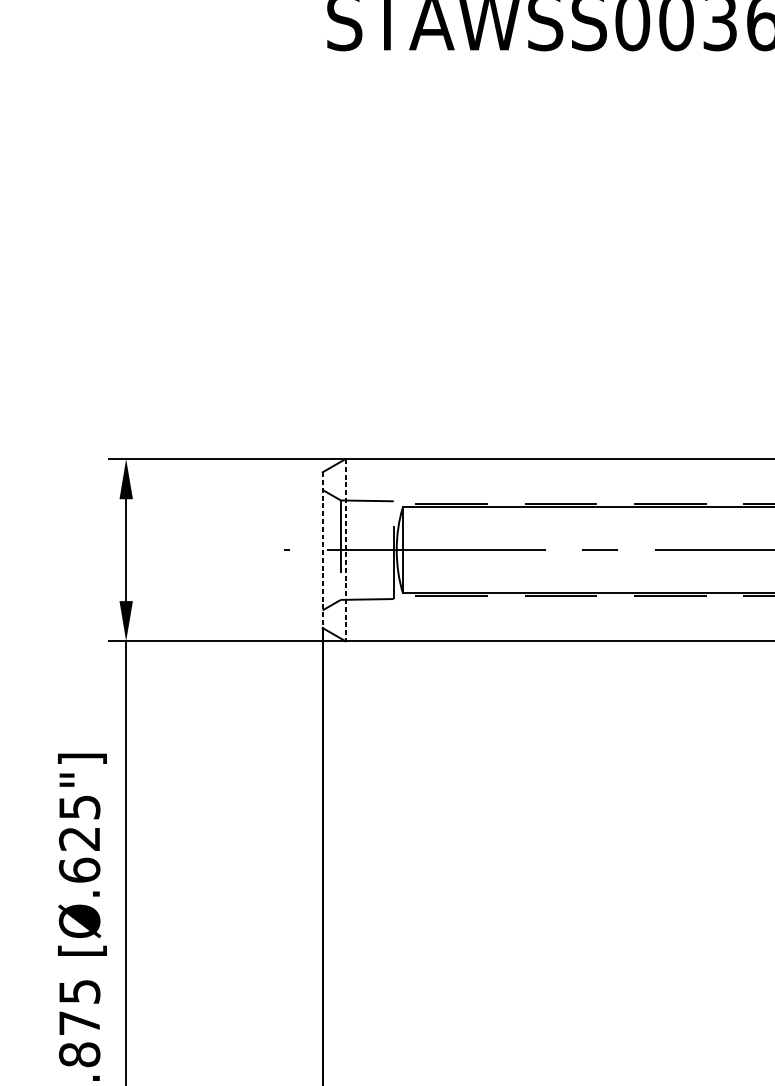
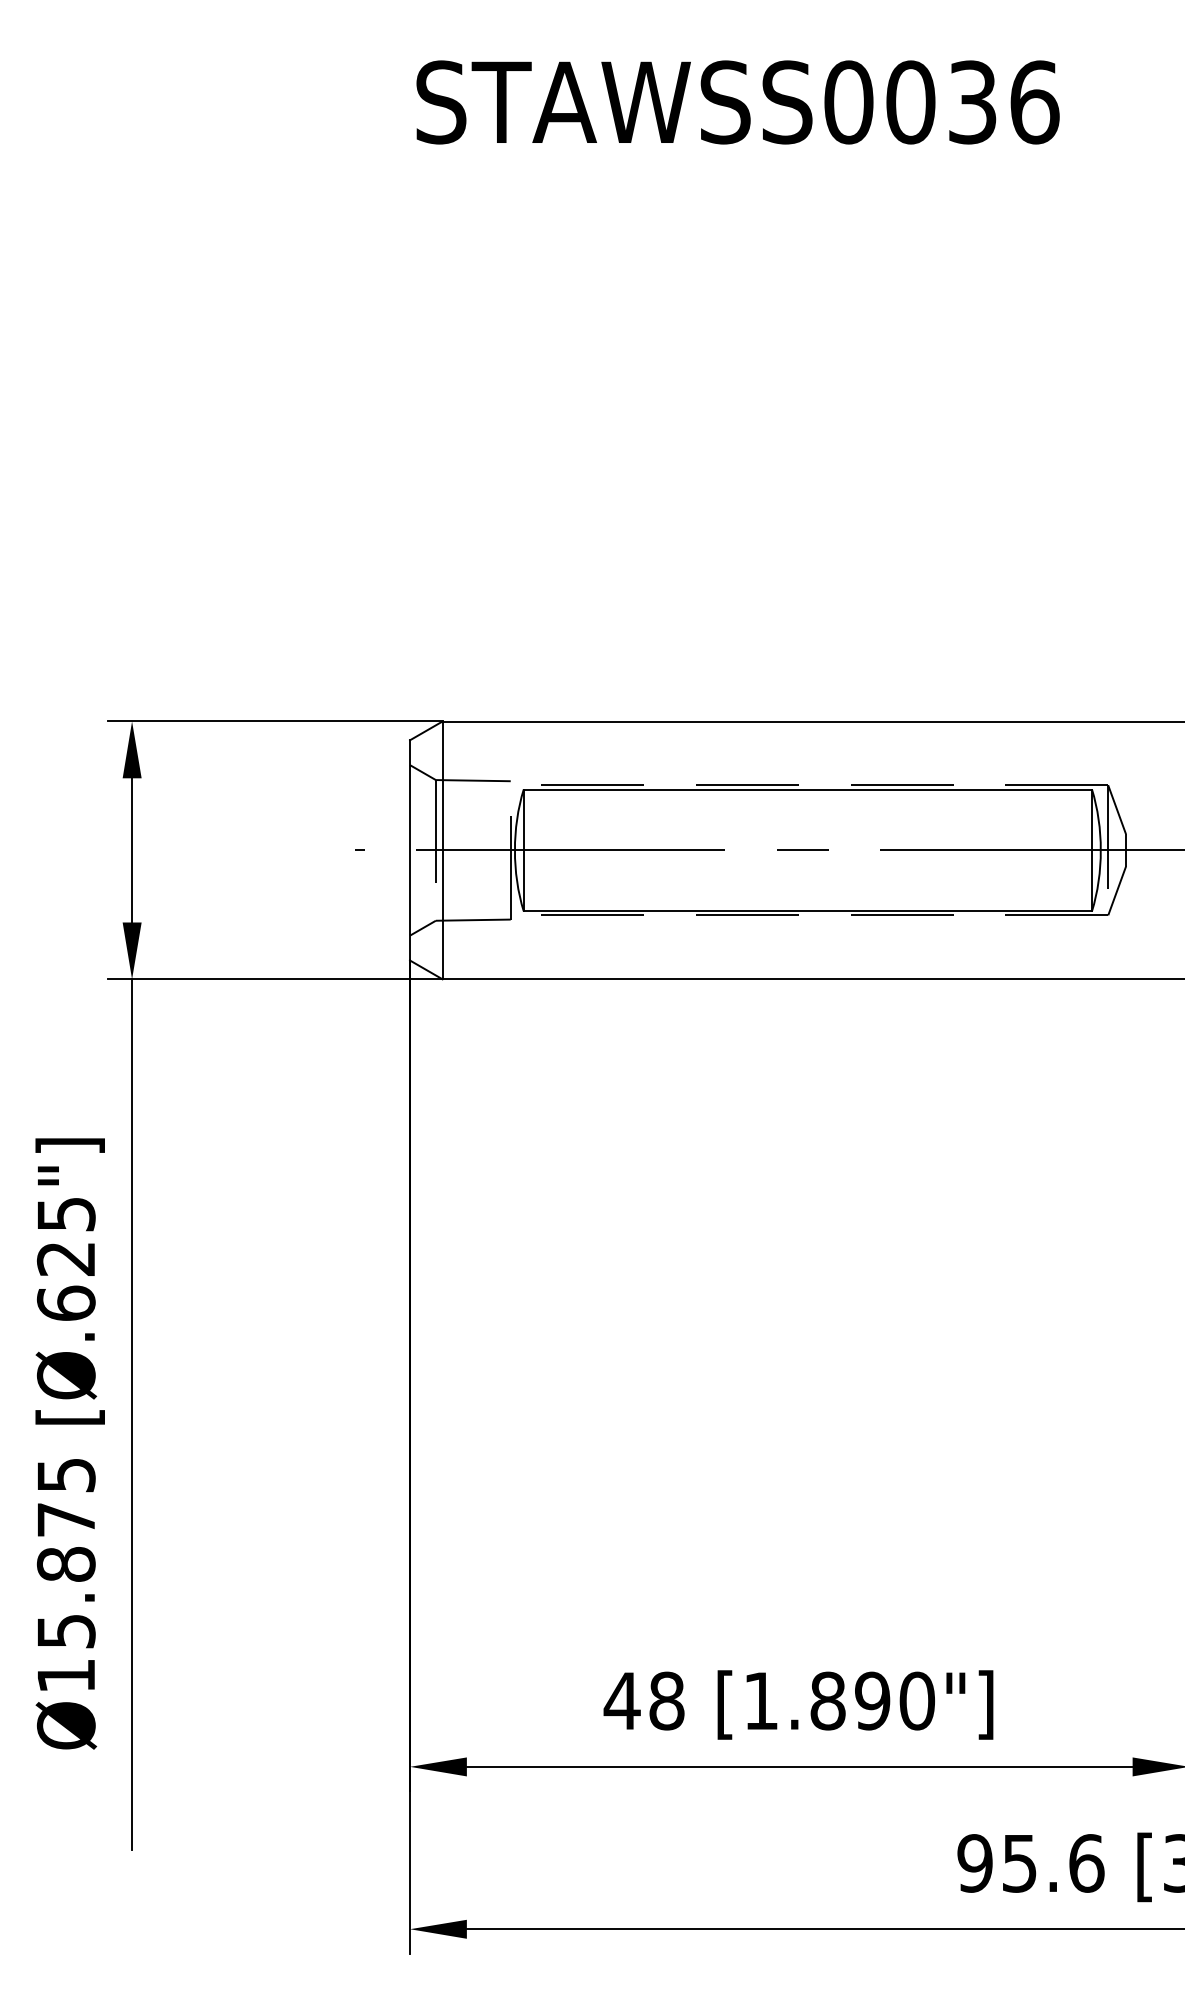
line: (322, 550) -> (410, 850), dashed -> solid
line: (345, 550) -> (442, 850), dashed -> solid

